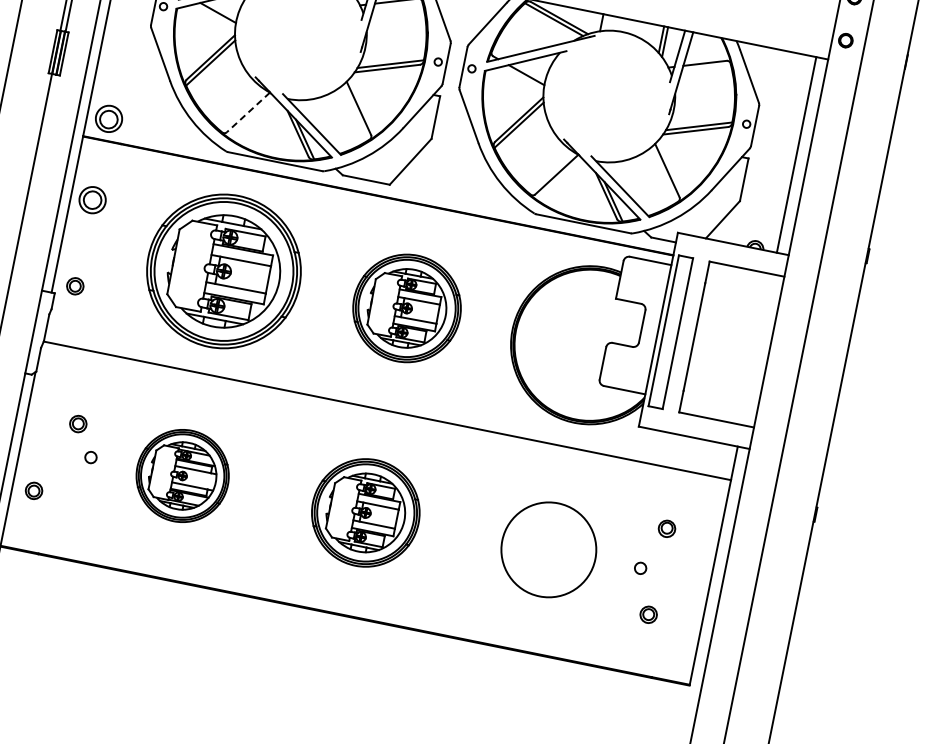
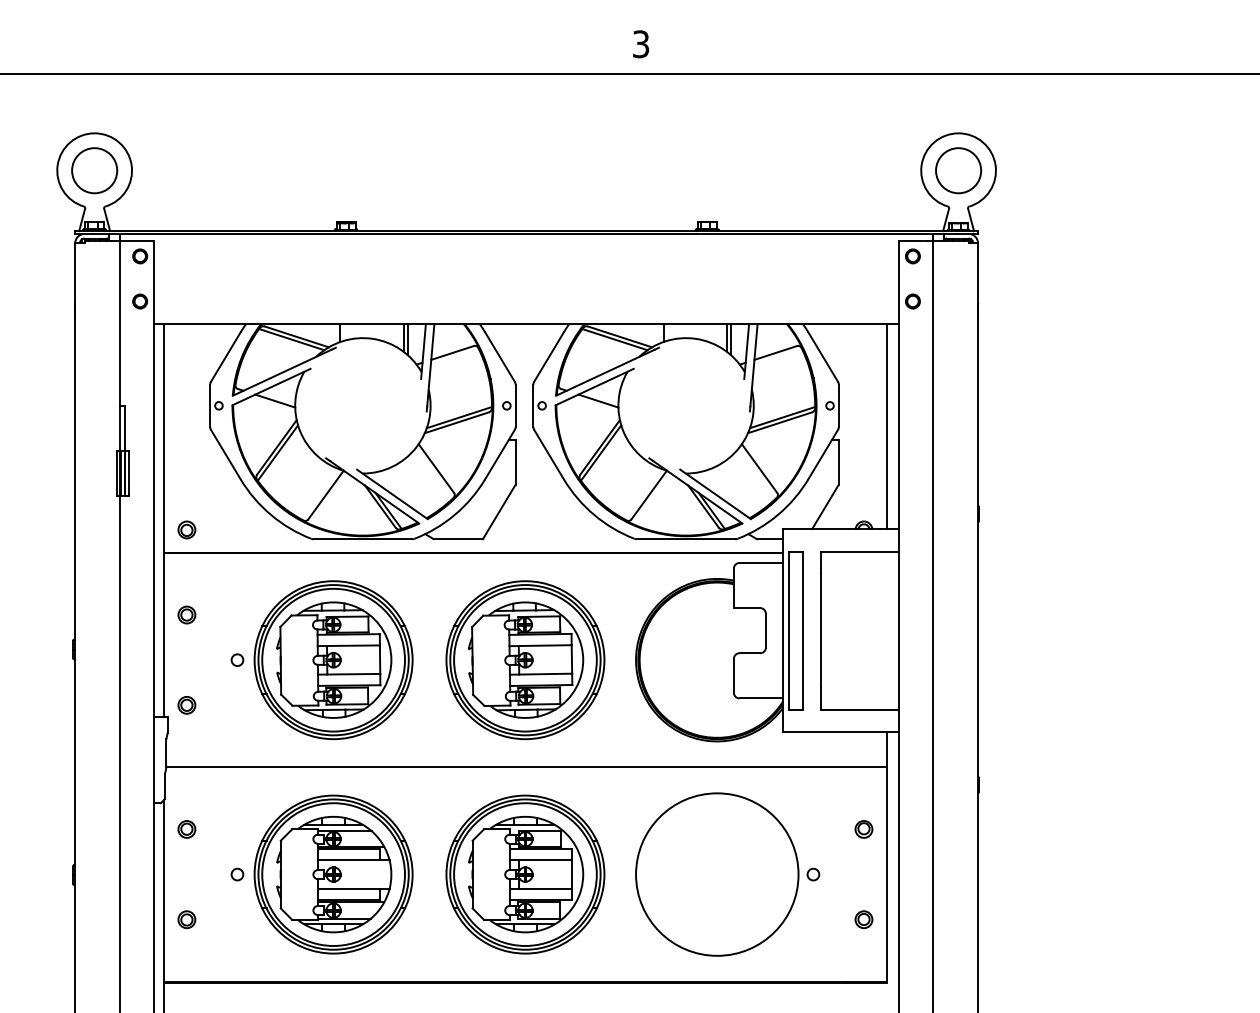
line: (247, 112) -> (325, 495), dashed -> solid
part: (108, 118) -> (186, 529), size x0.62
part: (92, 199) -> (186, 614), size x0.62
circle: (132, 252) -> (237, 659), added
part: (407, 308) -> (525, 660), size x1.43
part: (77, 424) -> (186, 829), moved
part: (182, 475) -> (333, 874), size x1.67
part: (365, 512) -> (525, 874), size x1.43
part: (666, 528) -> (863, 829), moved
circle: (549, 549) -> (717, 874), size x1.67
part: (648, 614) -> (863, 919), moved

